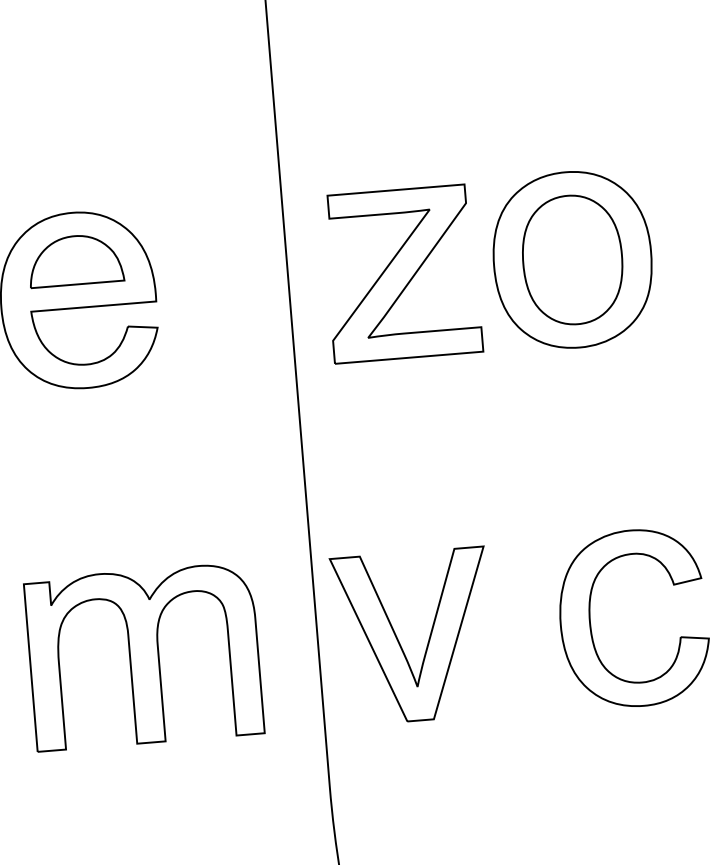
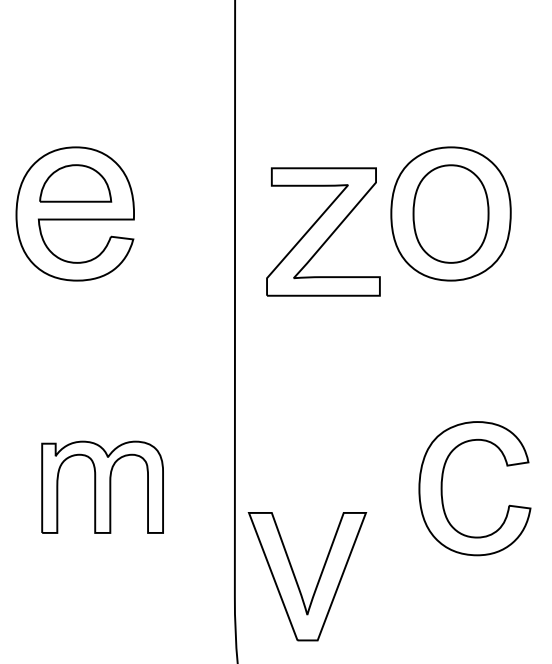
part: (402, 273) -> (323, 231), moved
part: (399, 640) -> (296, 578), moved
part: (143, 657) -> (102, 487), size x0.7

